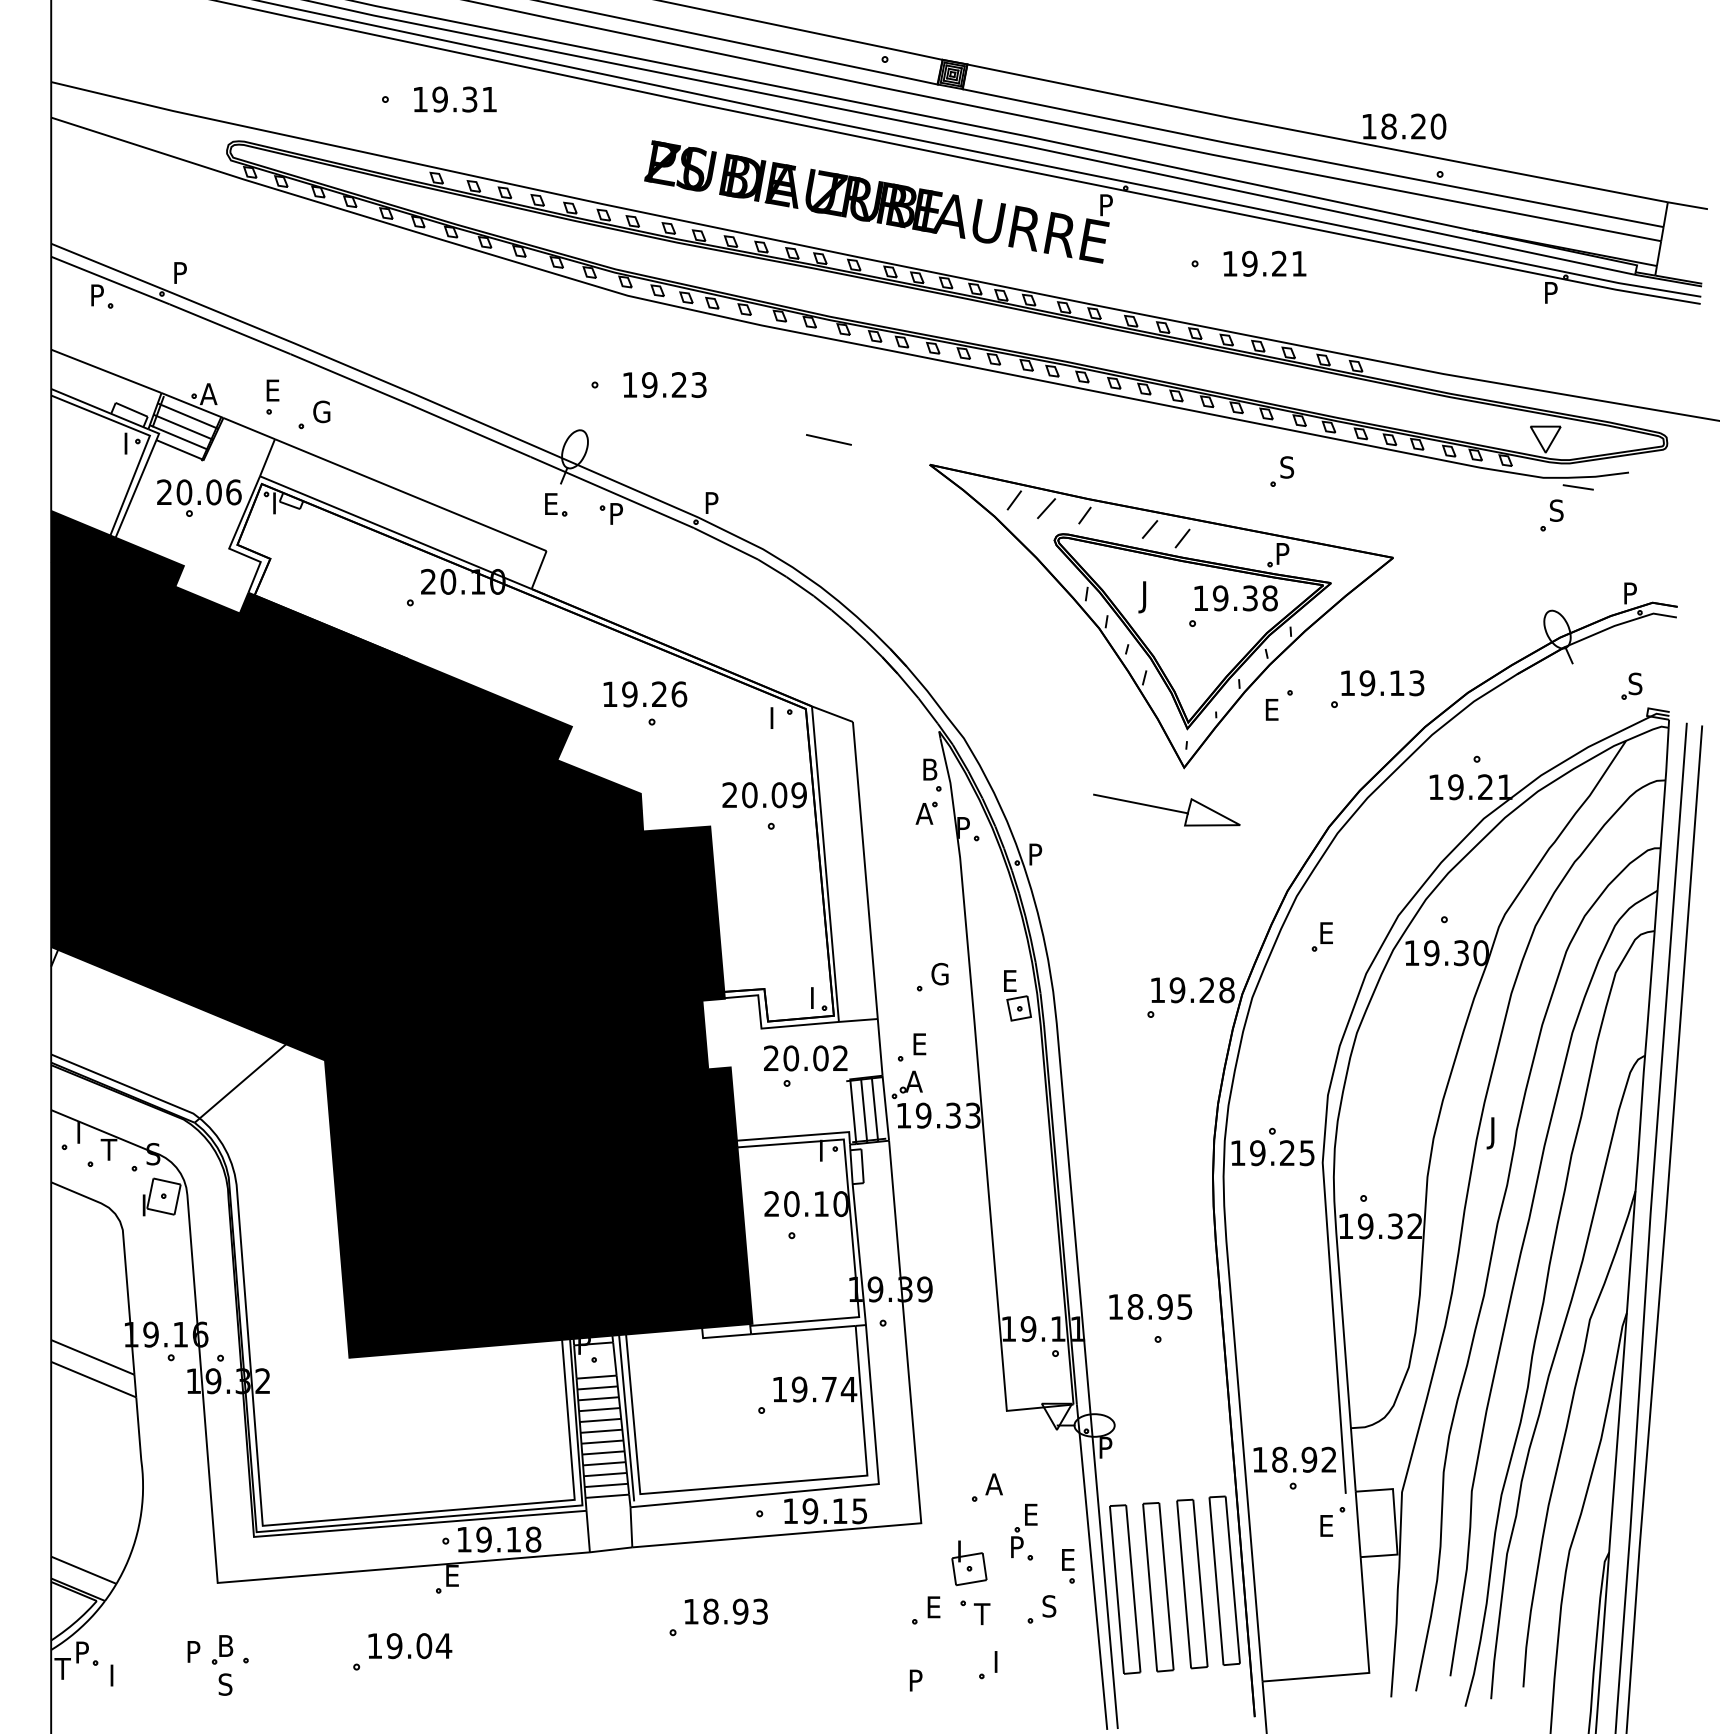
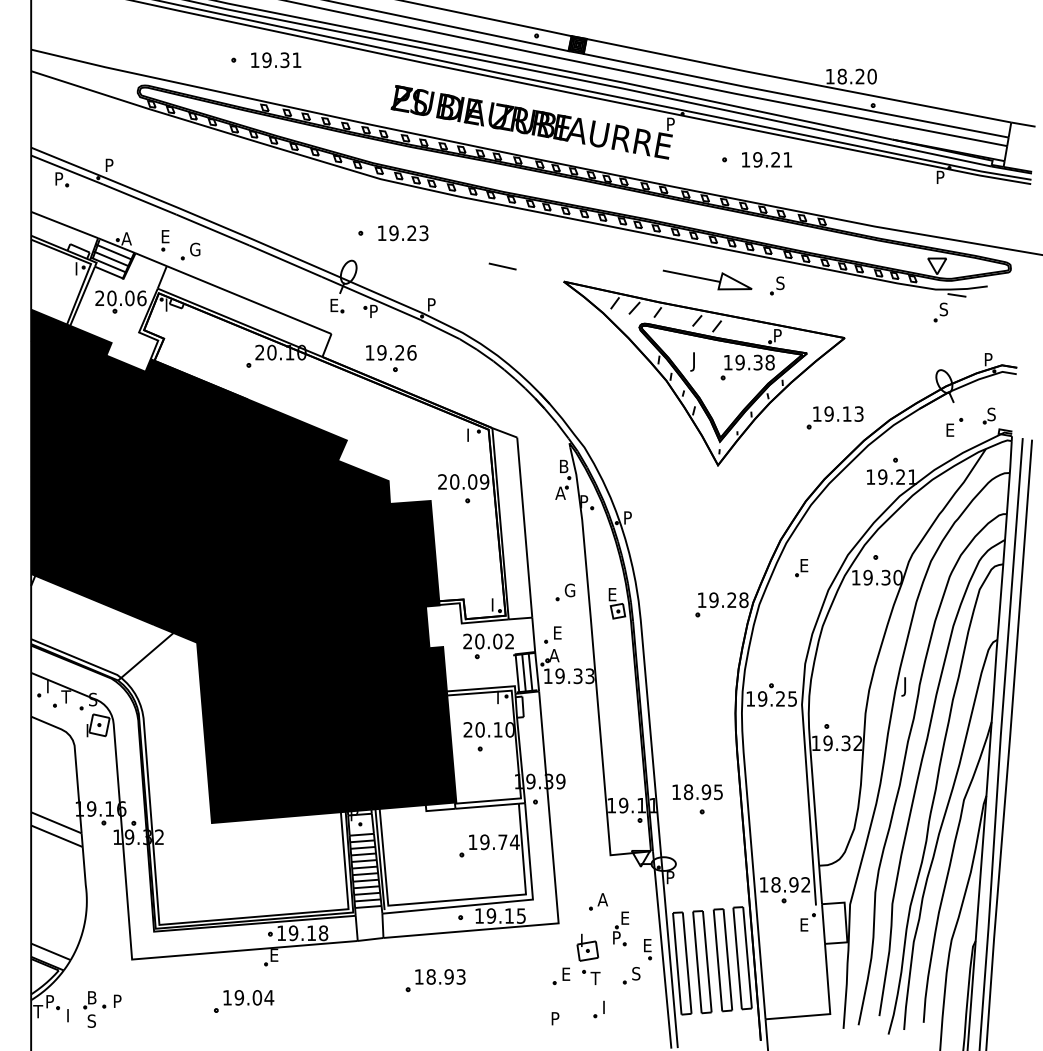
part: (645, 703) -> (391, 358), moved
part: (1278, 705) -> (954, 427), moved
curve: (1166, 809) -> (707, 279), moved
part: (229, 1665) -> (94, 1009), moved

